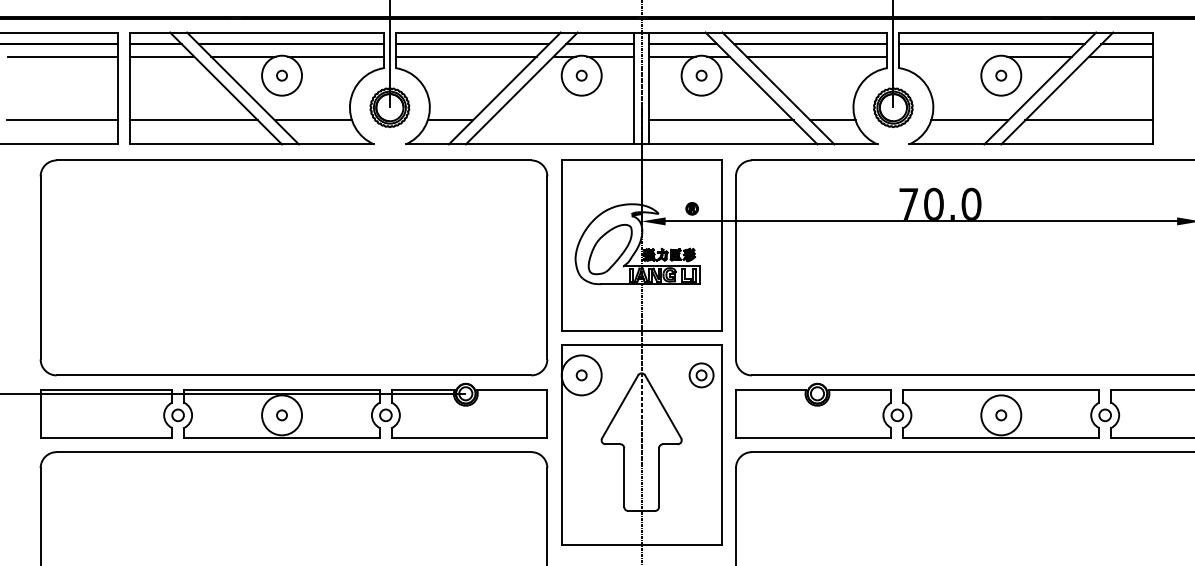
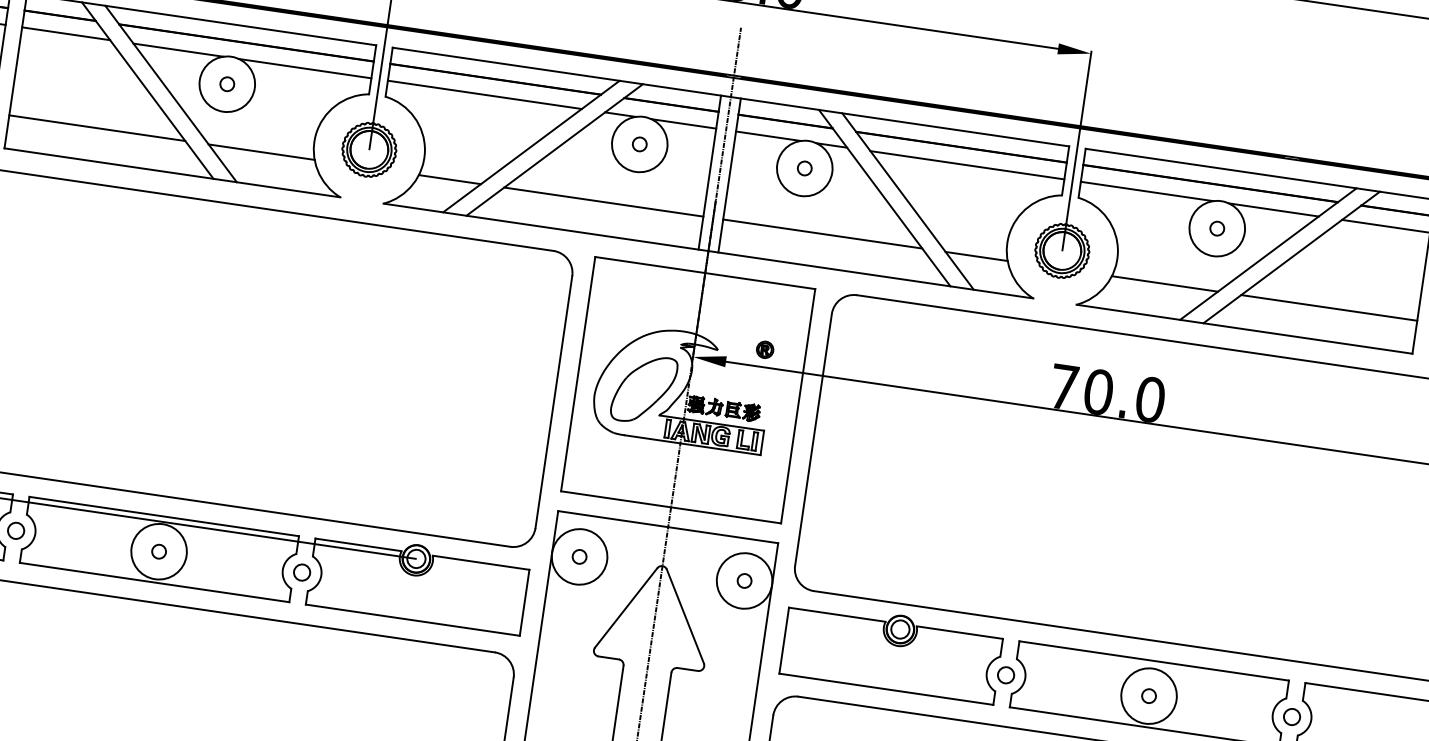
line: (947, 56) -> (1147, 191), added
line: (561, 120) -> (602, 202), added
circle: (701, 375) -> (744, 581), size x1.67

